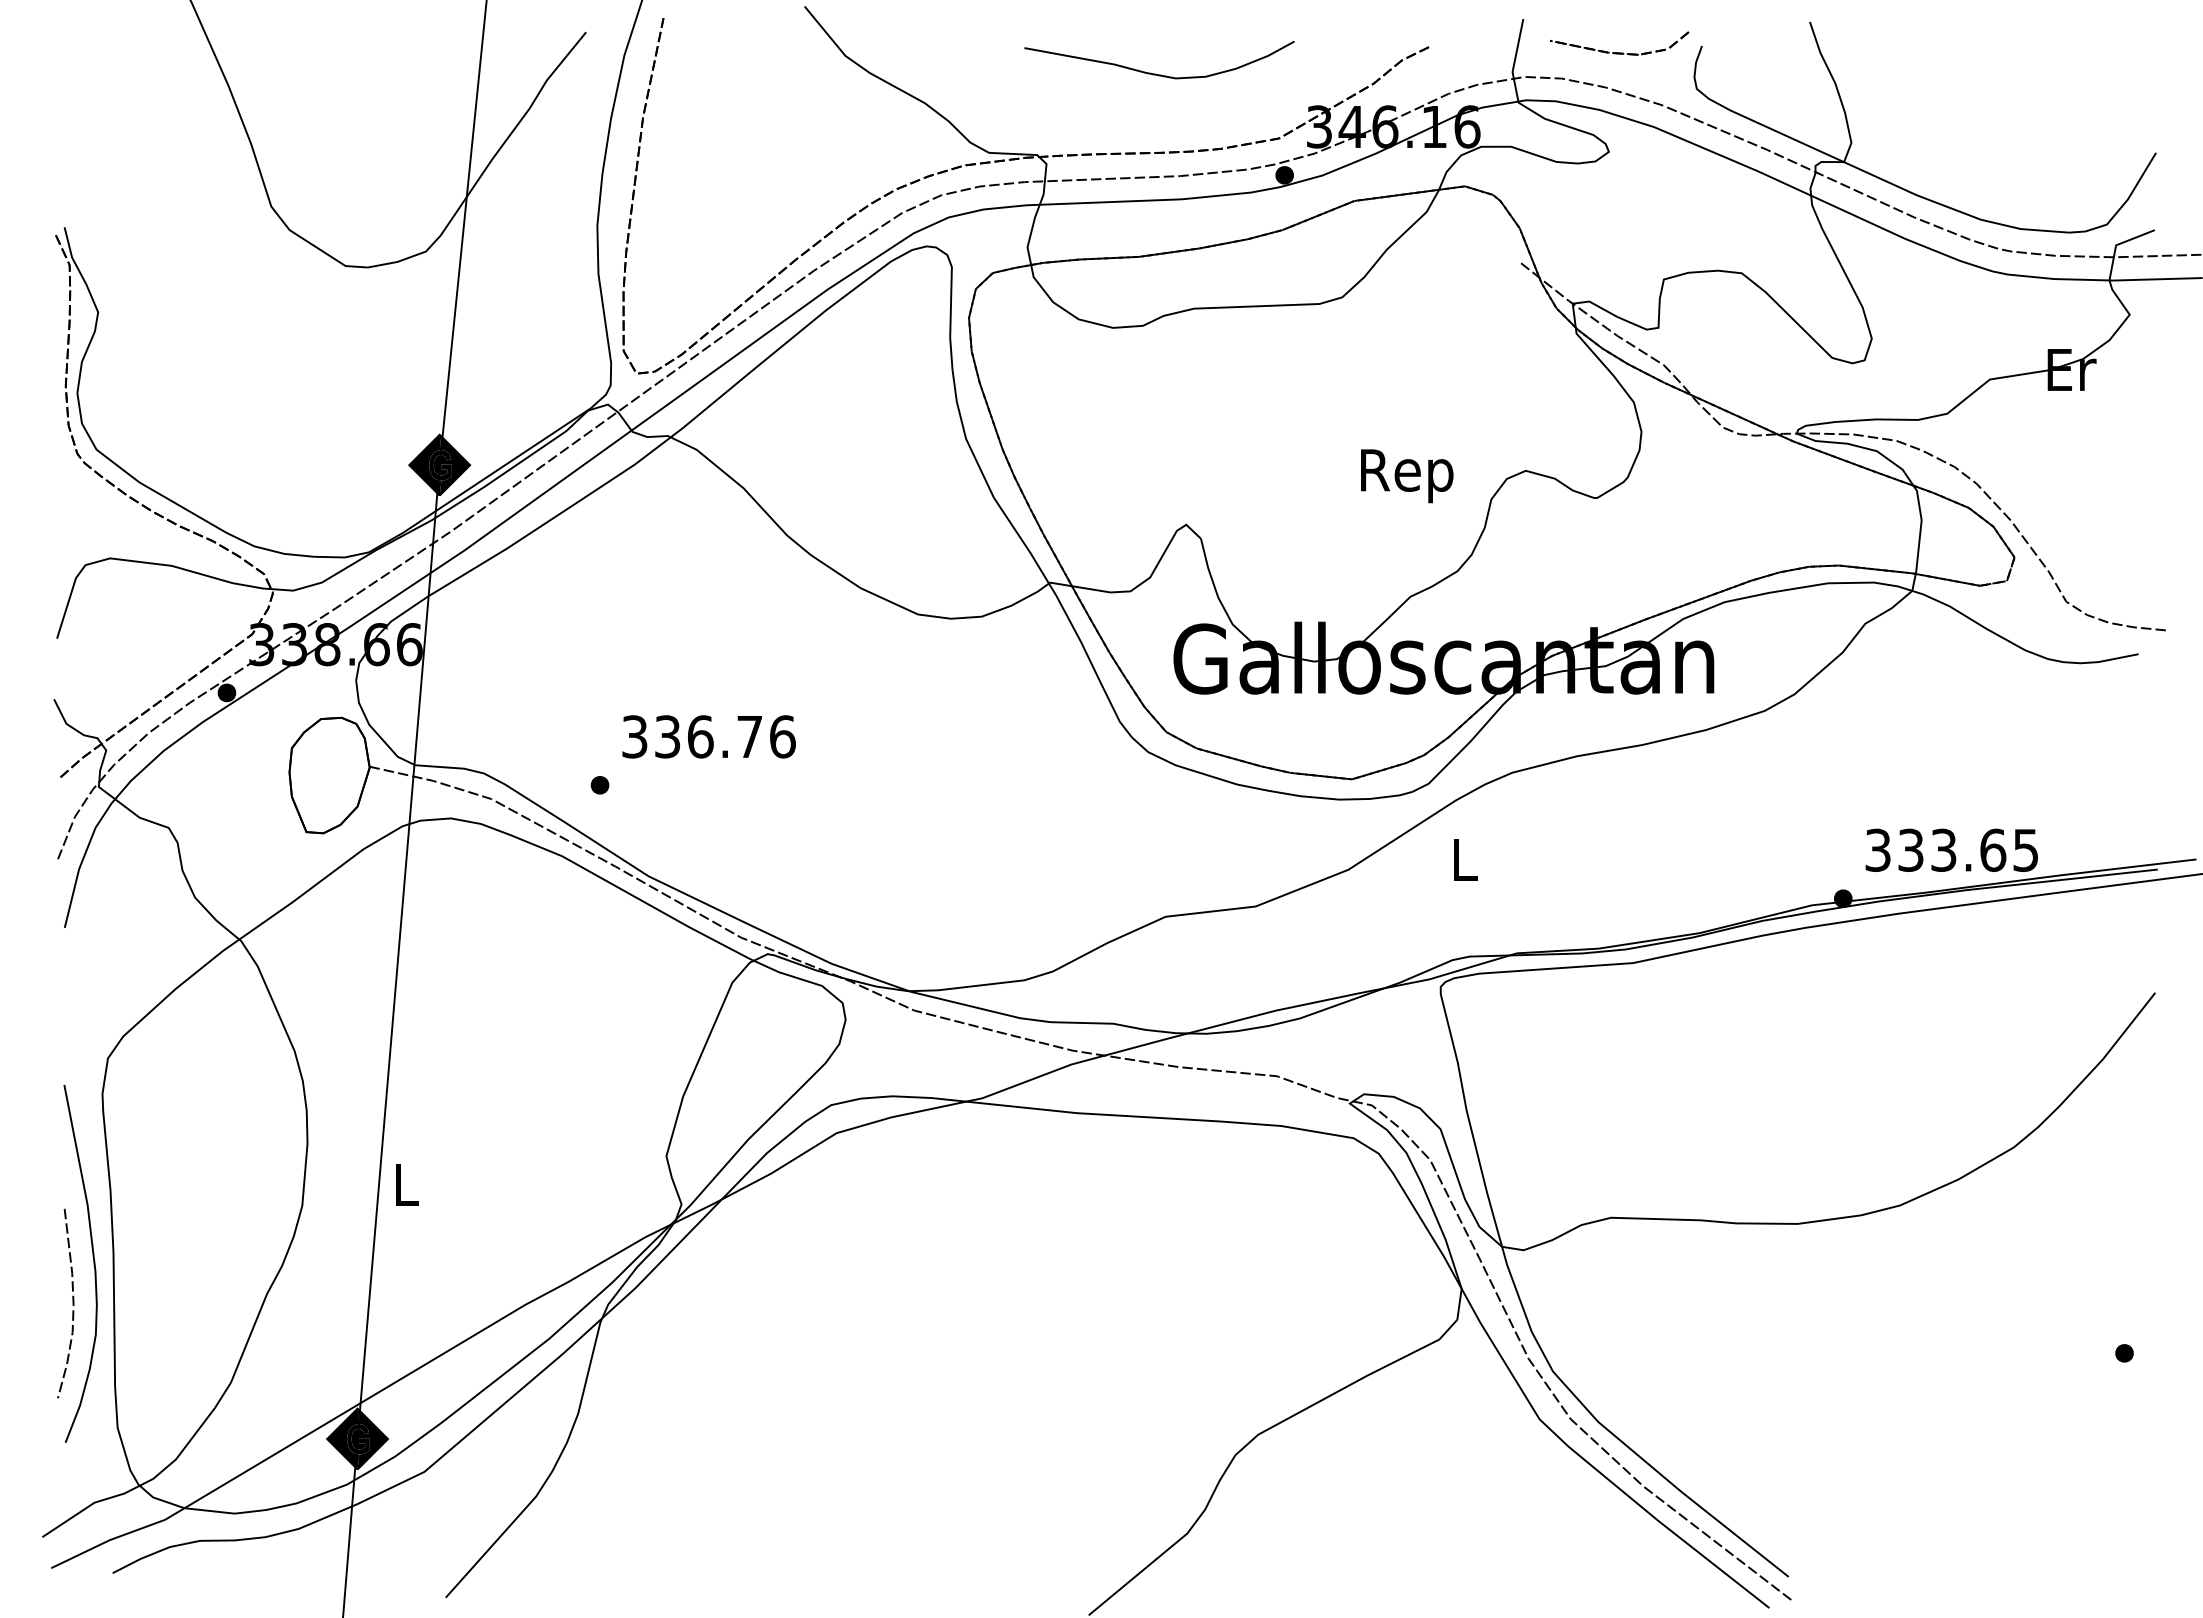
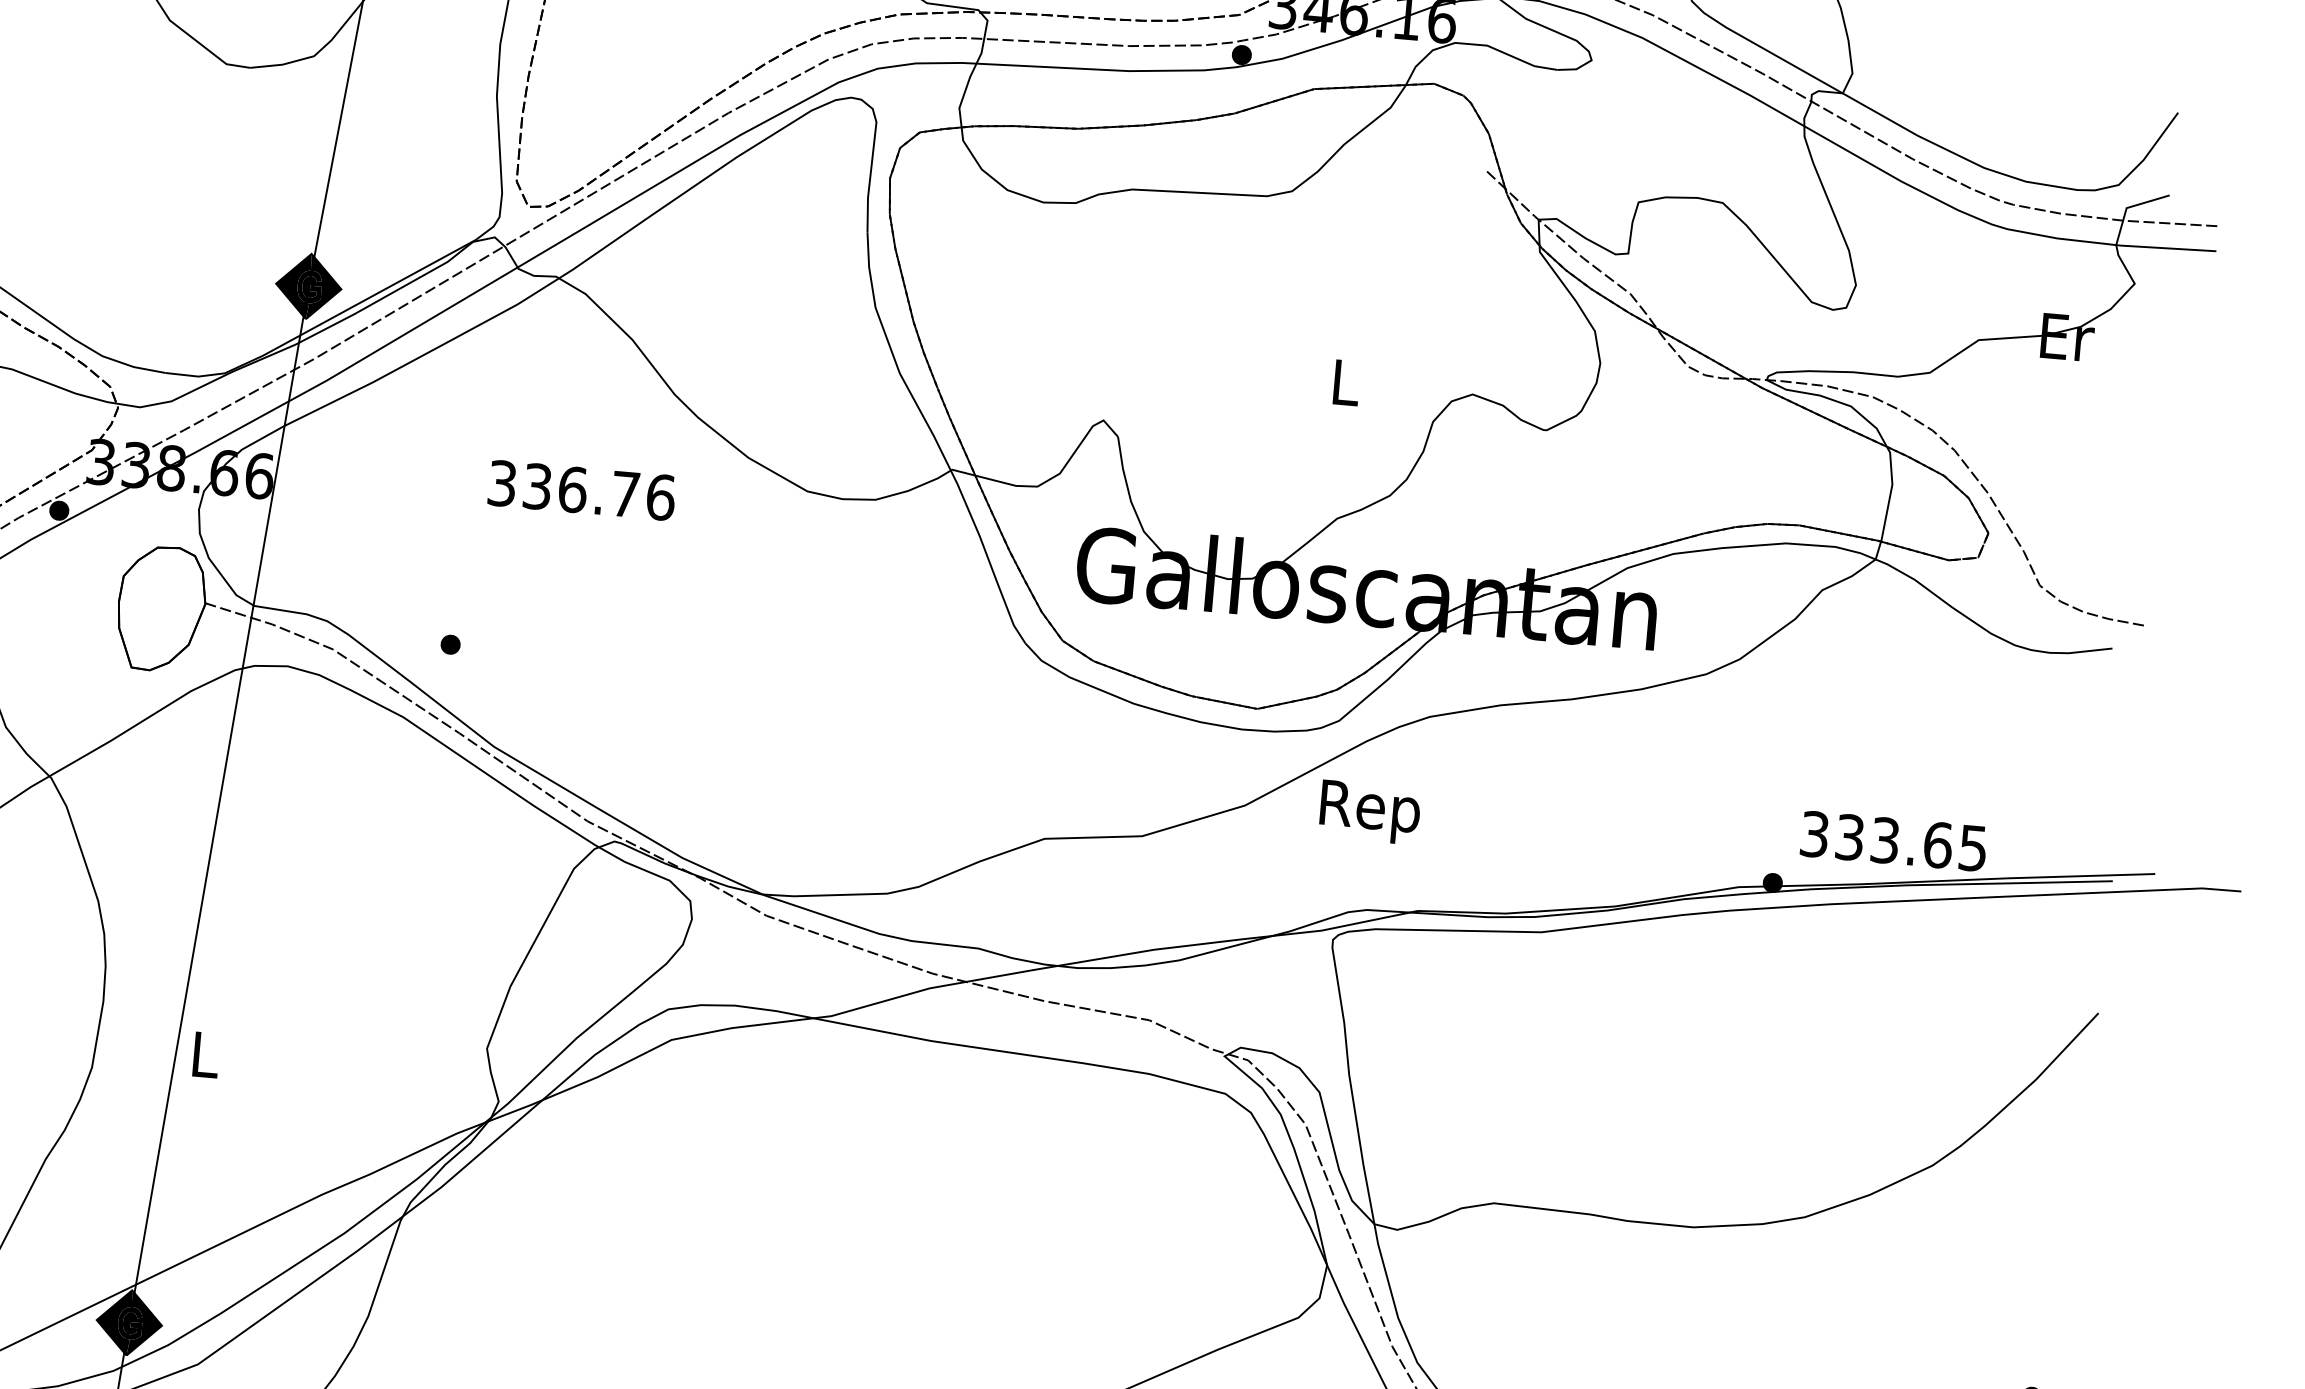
text: (1407, 476) -> (1345, 389), Rep -> L
text: (708, 736) -> (581, 490), moved
text: (1464, 866) -> (1369, 812), L -> Rep

